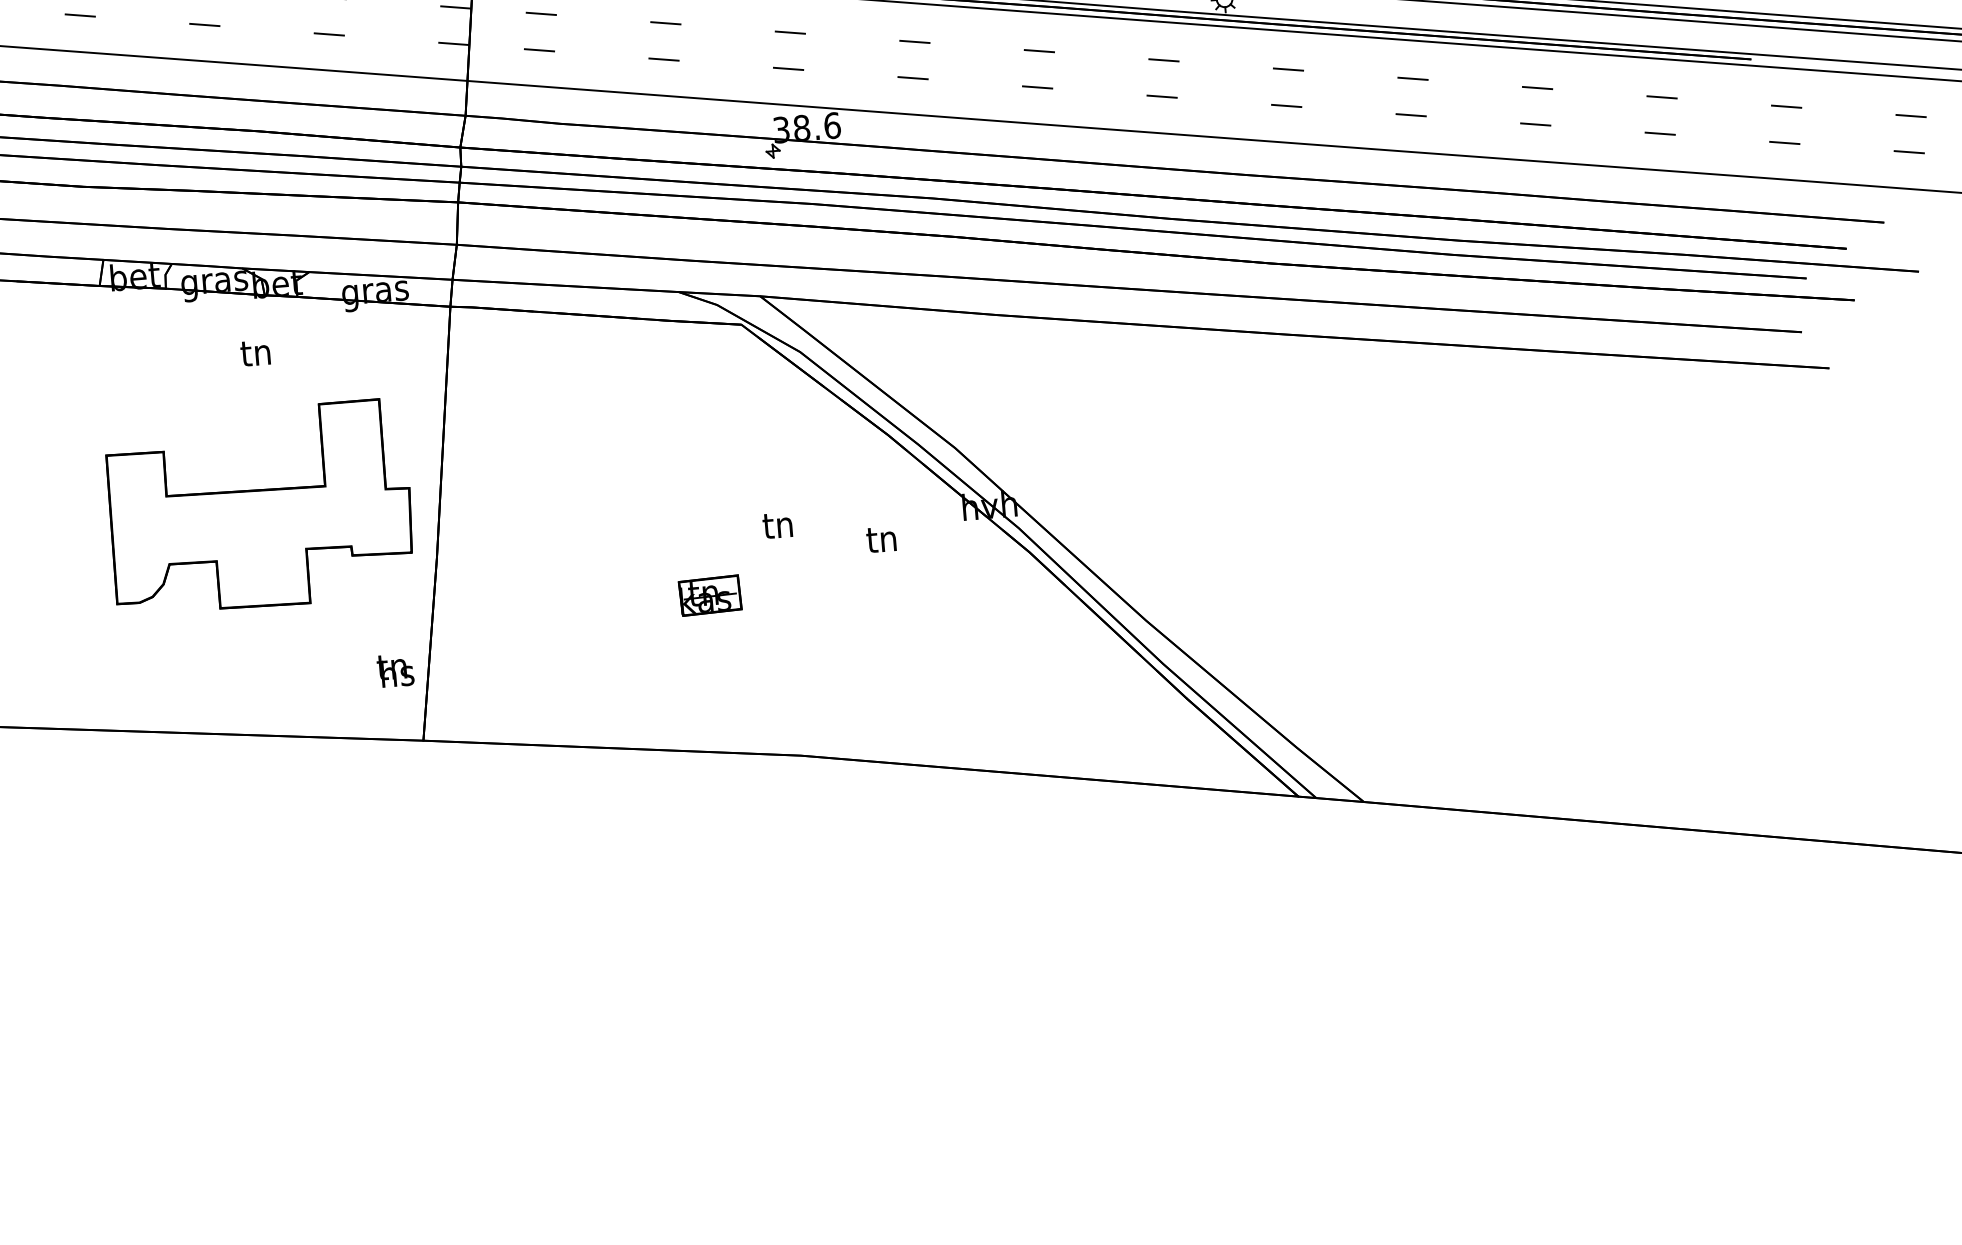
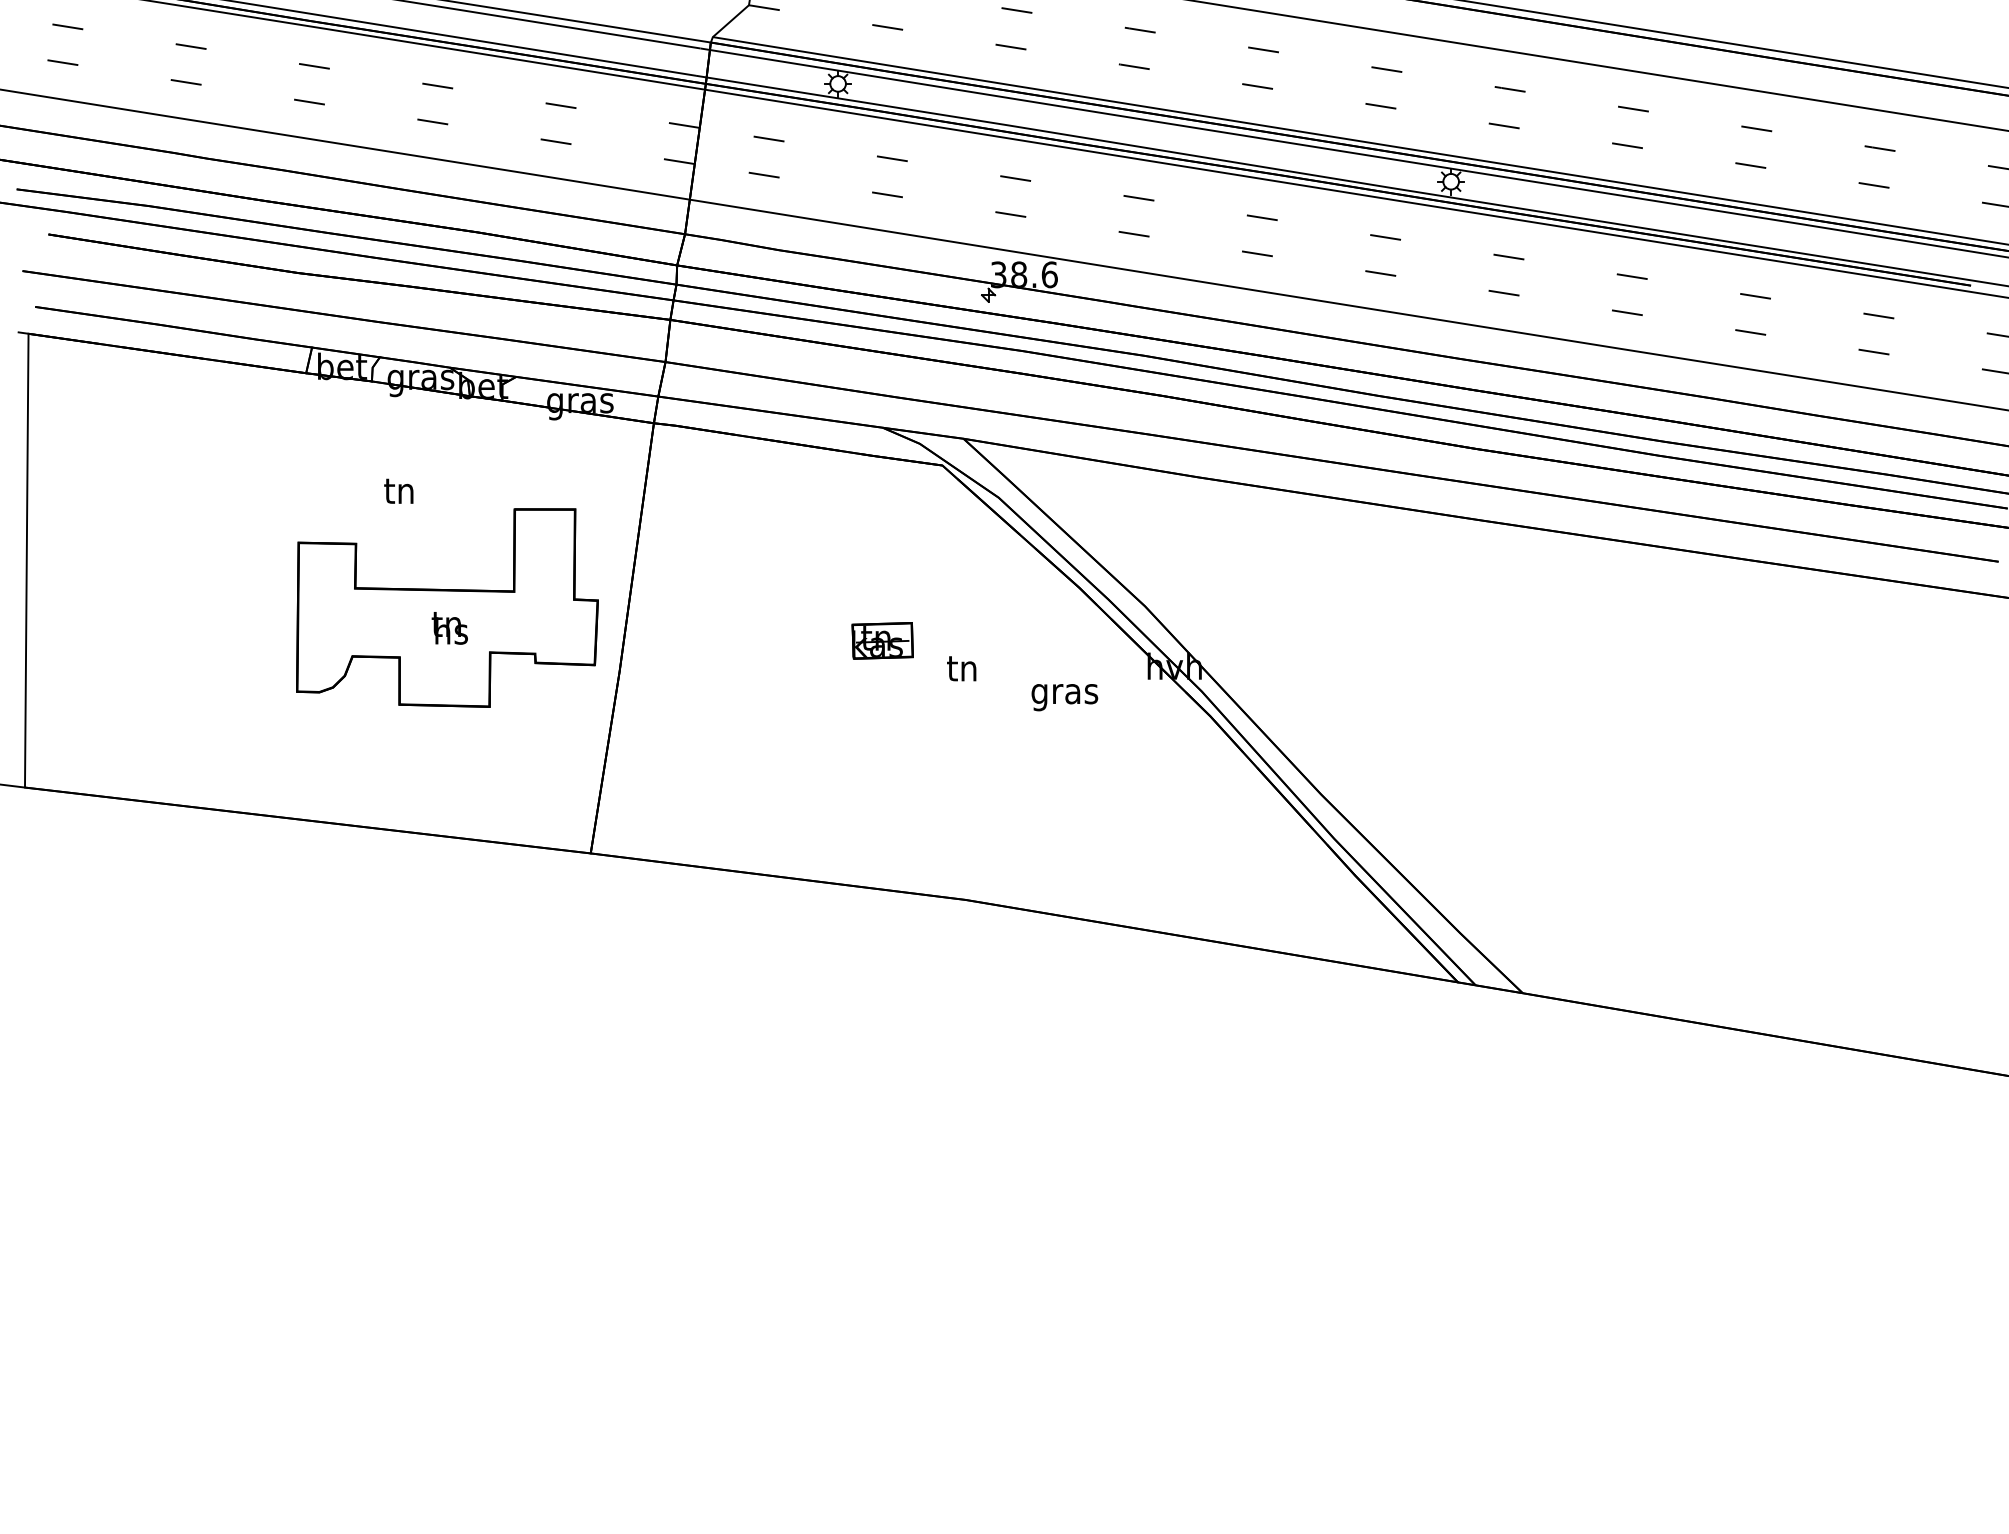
text: (255, 352) -> (398, 490), moved
text: (882, 543) -> (1064, 695), tn -> gras
part: (710, 595) -> (882, 640), moved
text: (395, 670) -> (449, 628), moved

